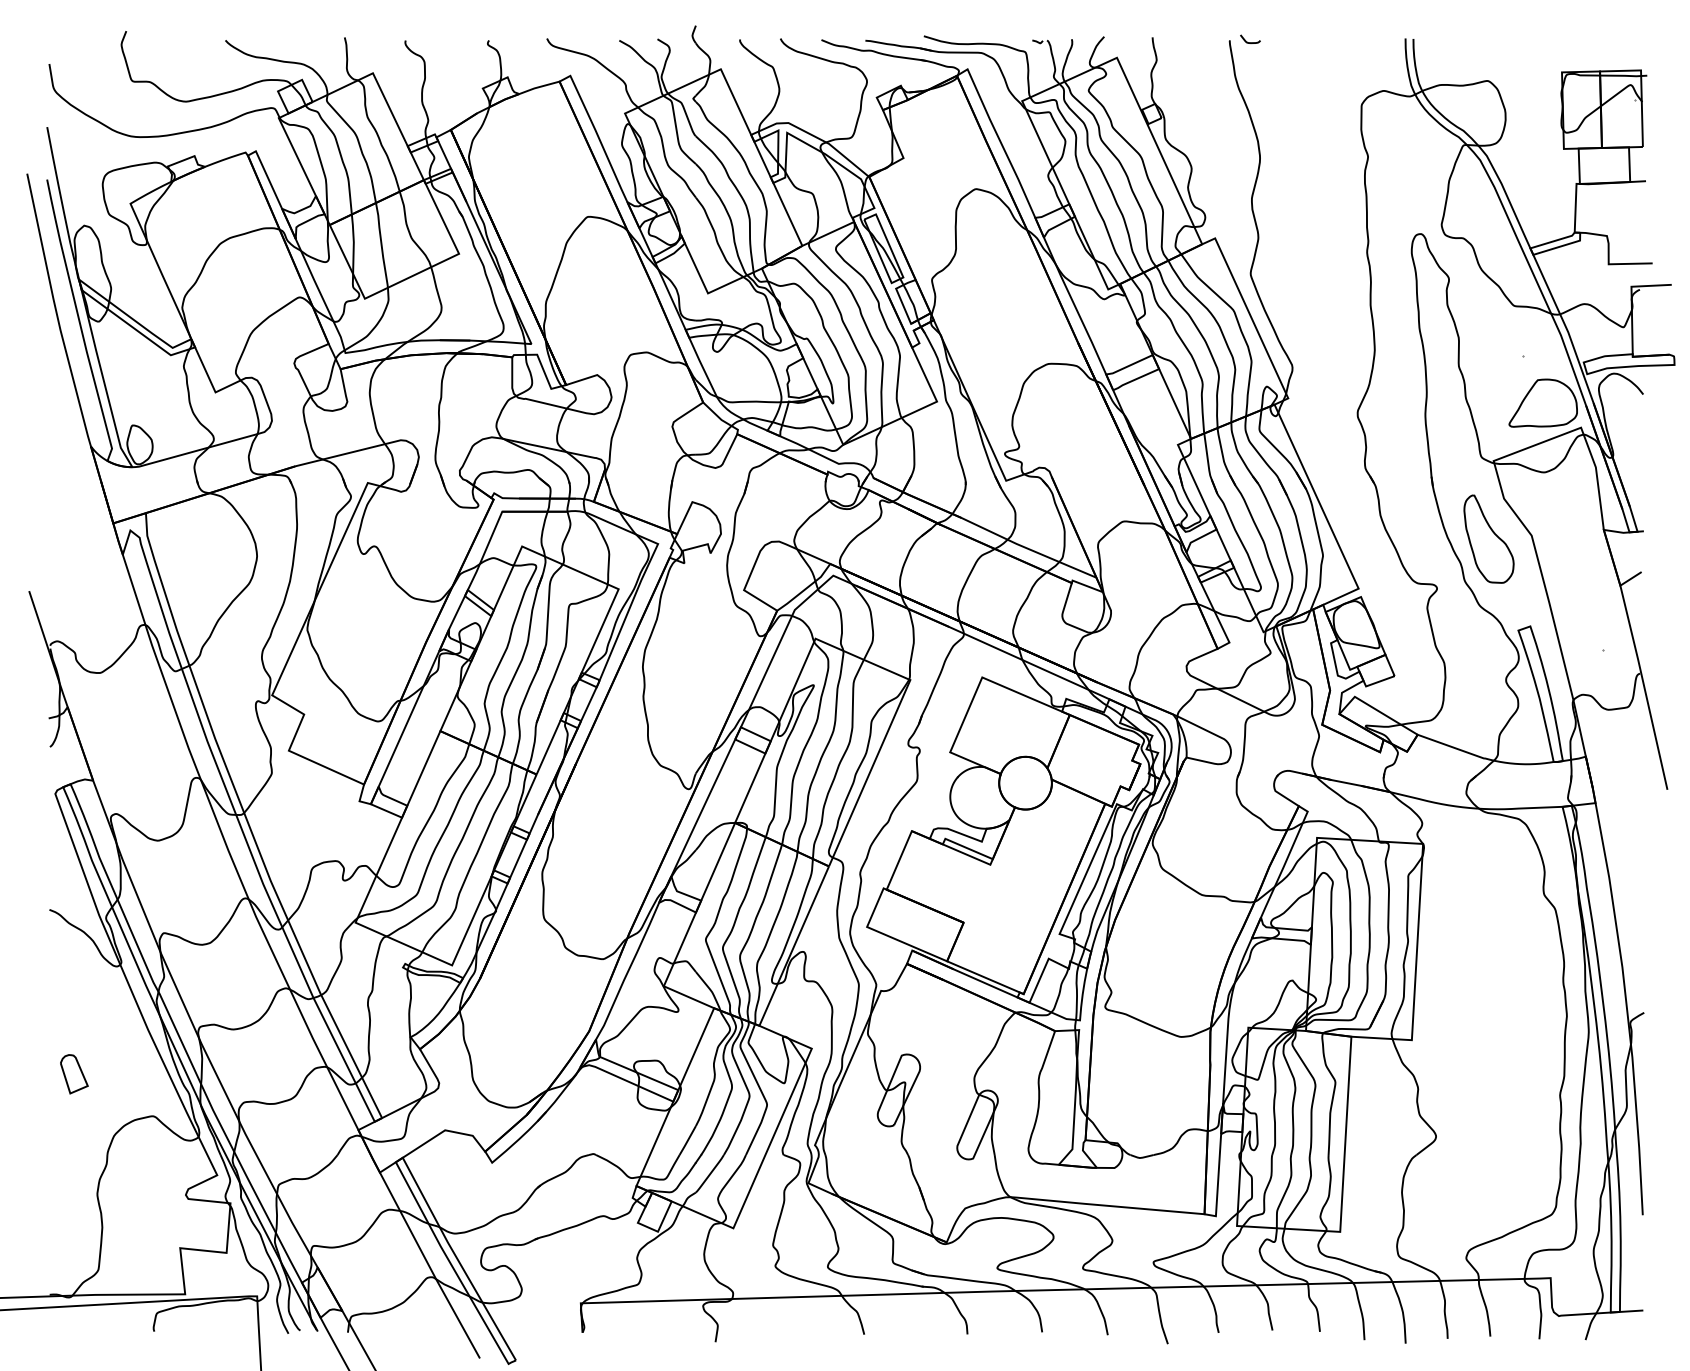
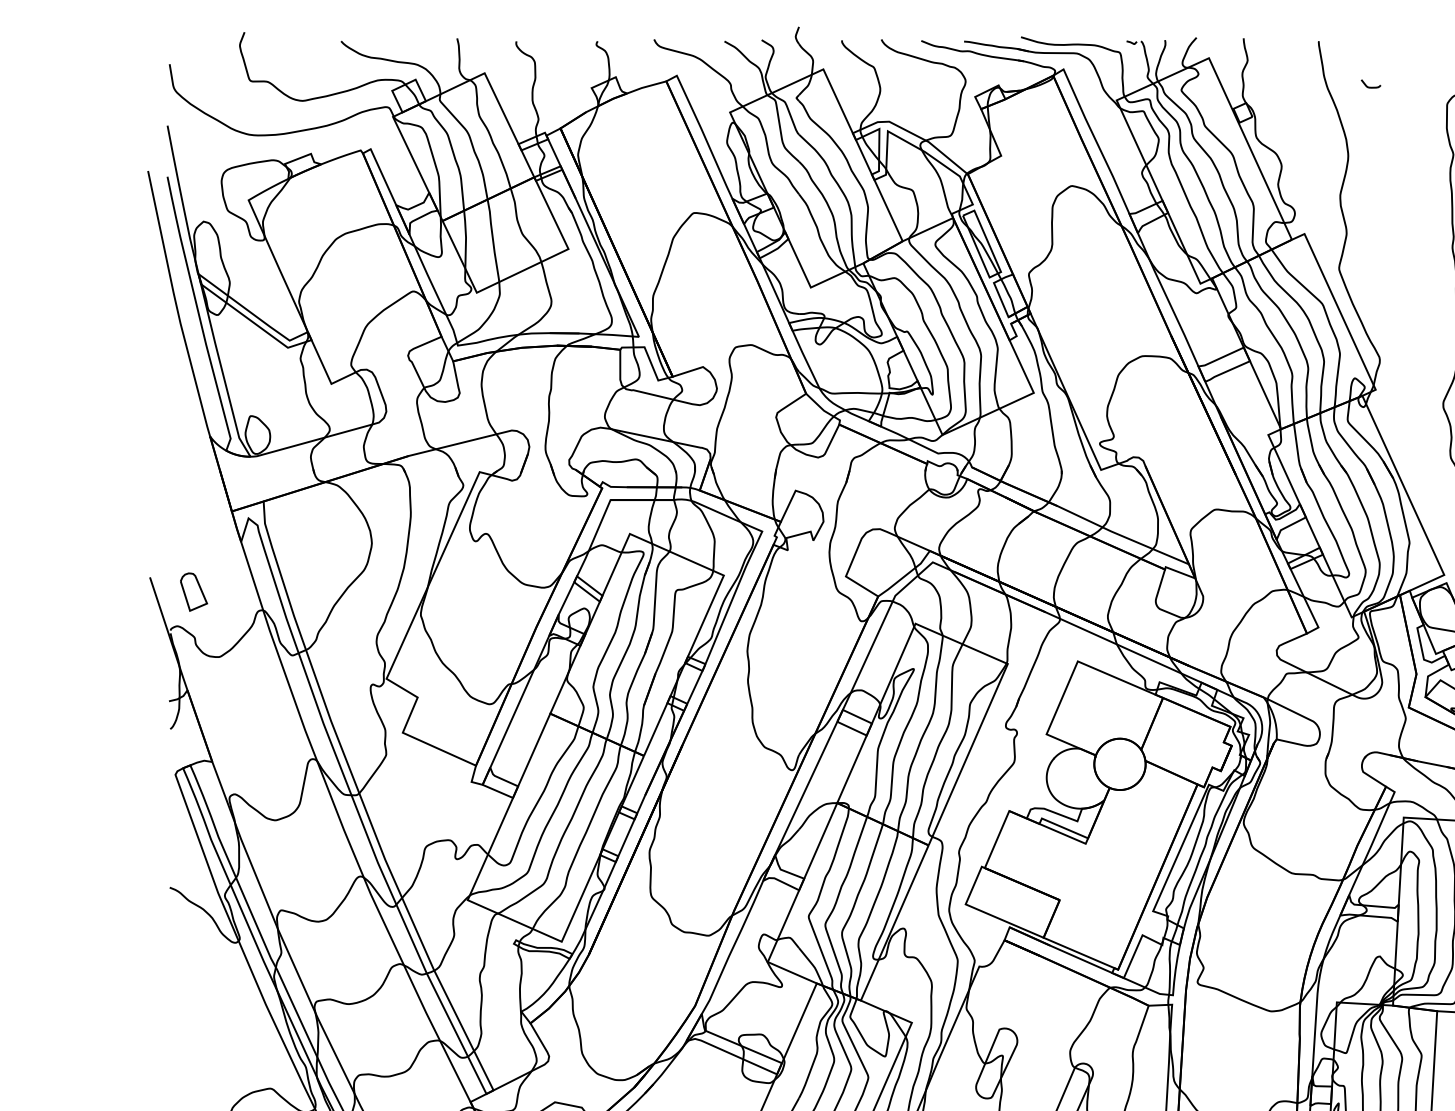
curve: (1250, 42) -> (1371, 87), moved
part: (74, 1074) -> (194, 592), moved

